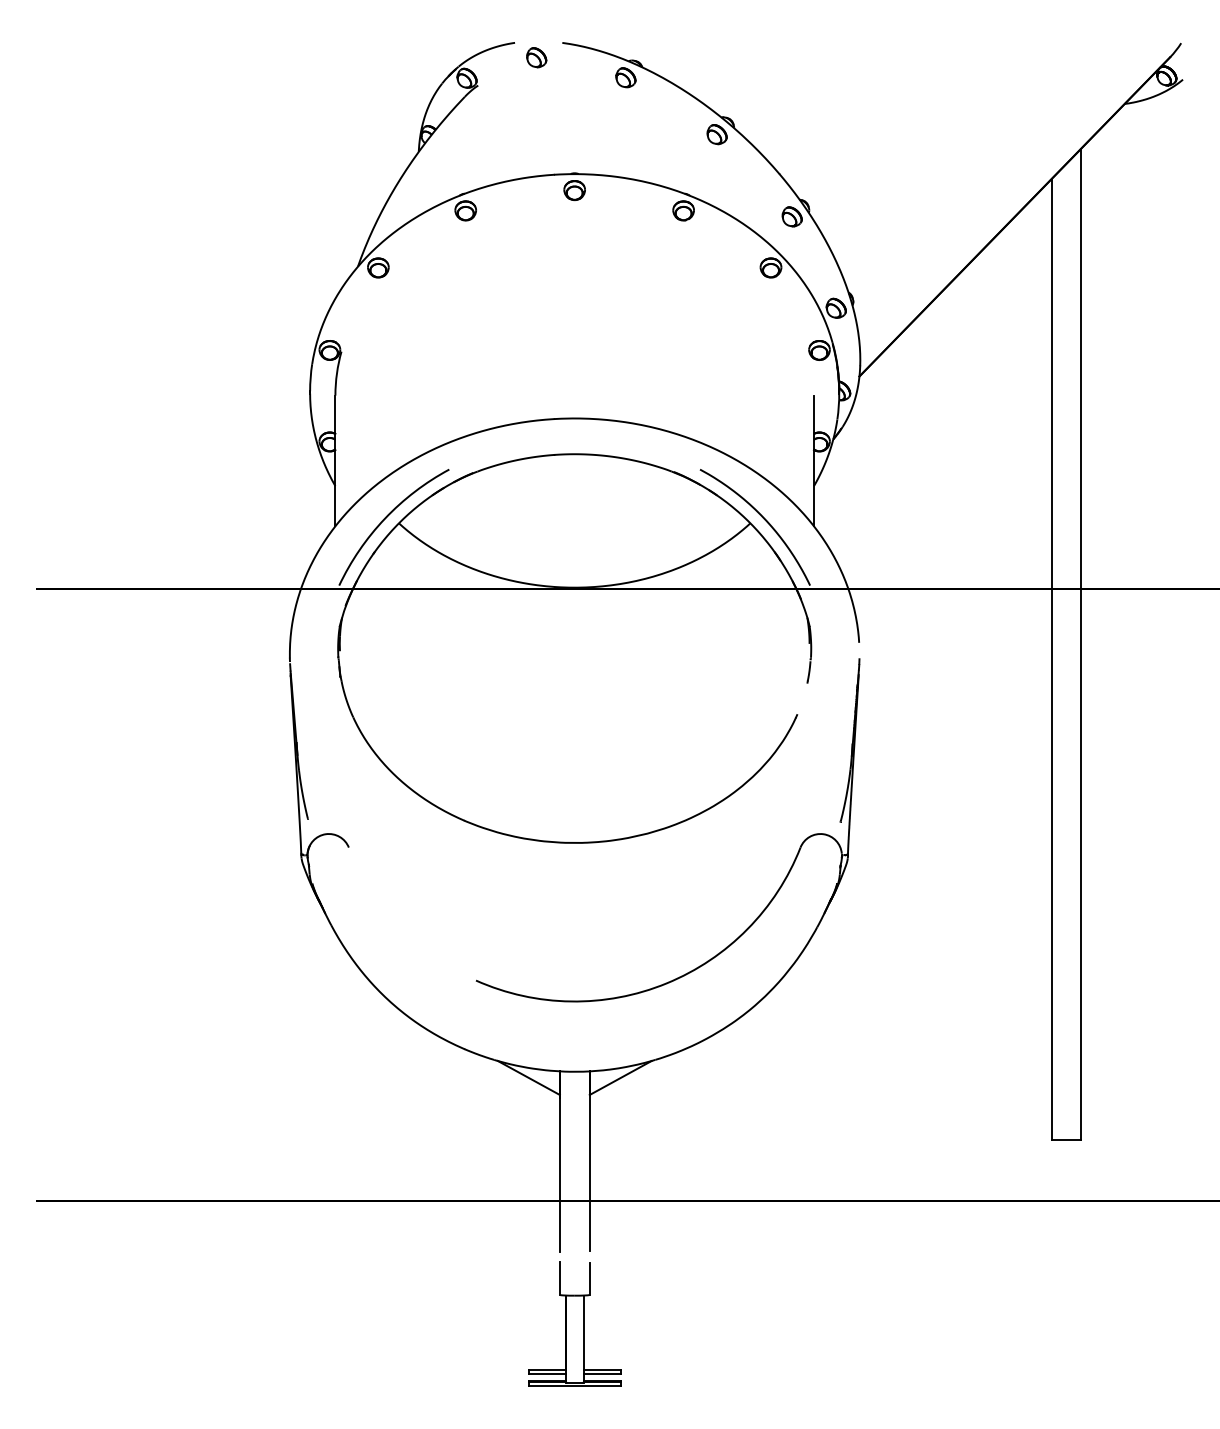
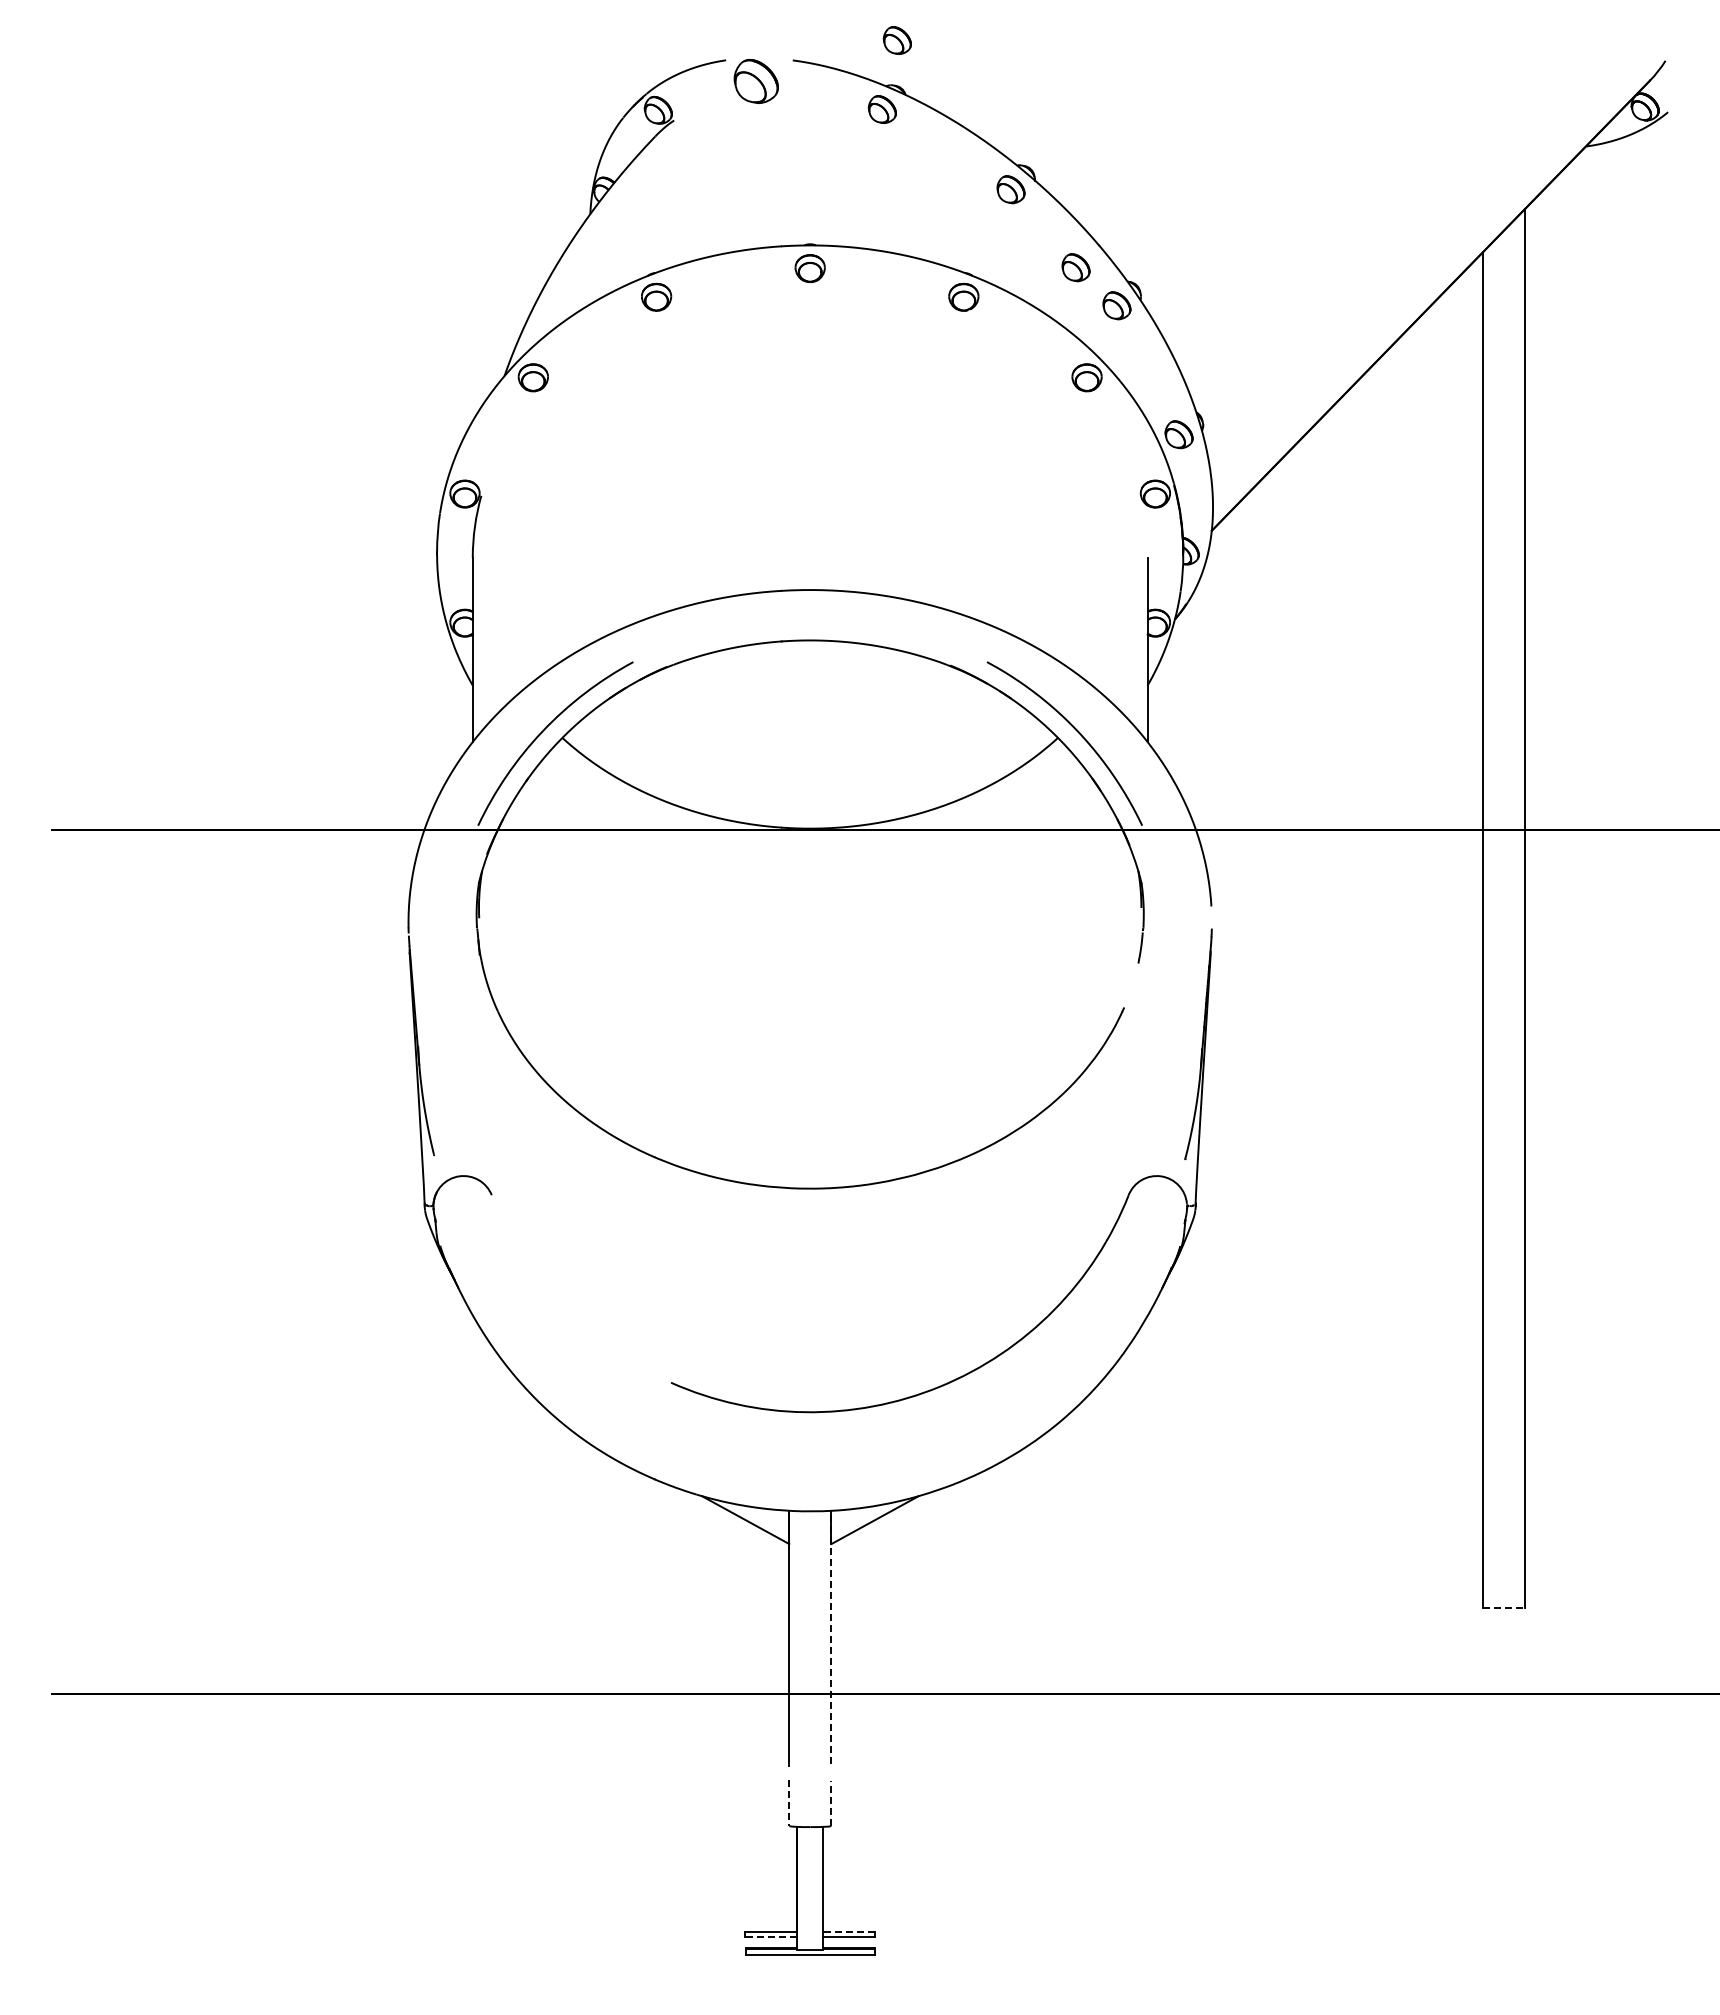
part: (635, 28) -> (896, 40), added
part: (536, 57) -> (756, 80), size x1.6
part: (762, 189) -> (1075, 267), added
line: (1066, 1139) -> (1503, 1607), solid -> dashed
line: (589, 1161) -> (831, 1637), solid -> dashed
line: (560, 1278) -> (789, 1803), solid -> dashed
line: (589, 1278) -> (831, 1803), solid -> dashed
line: (602, 1369) -> (849, 1931), solid -> dashed
line: (547, 1373) -> (771, 1936), solid -> dashed

